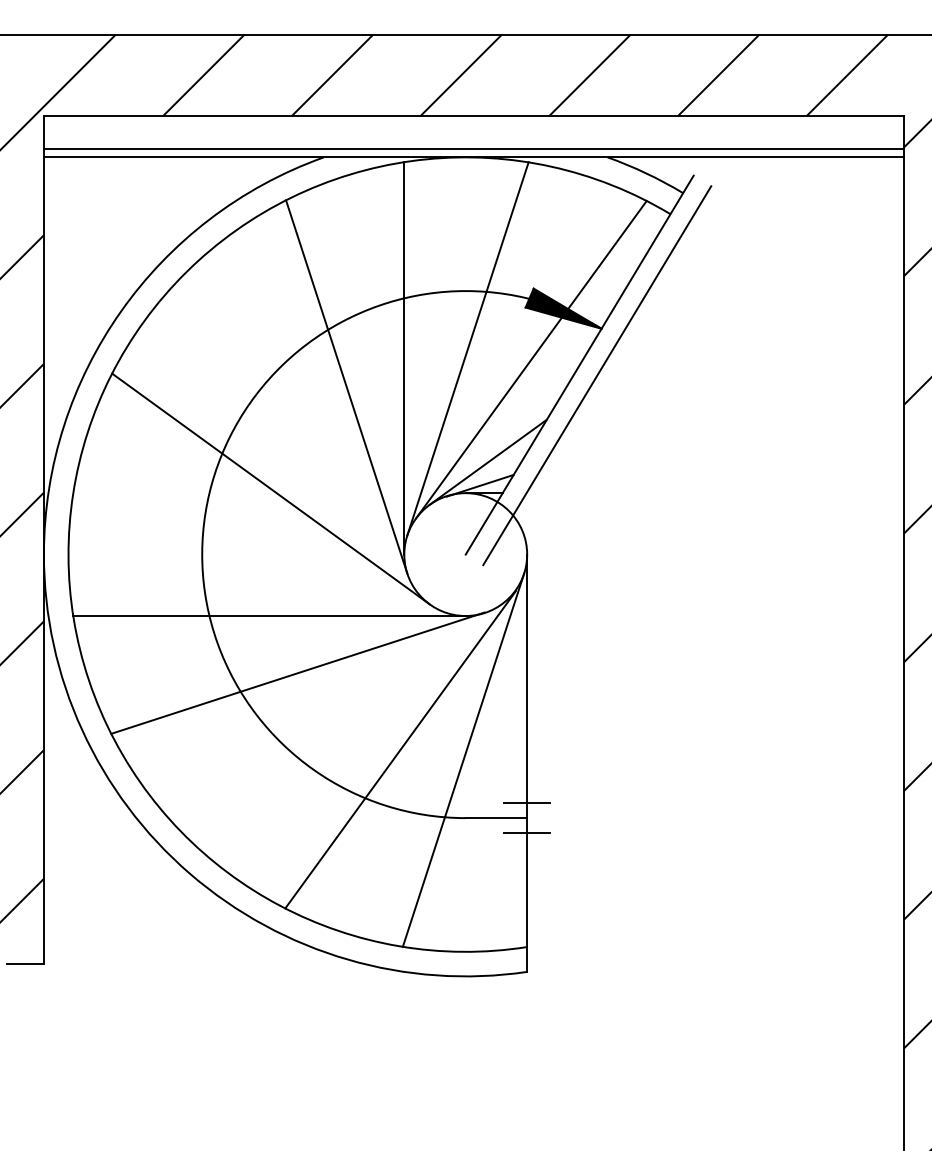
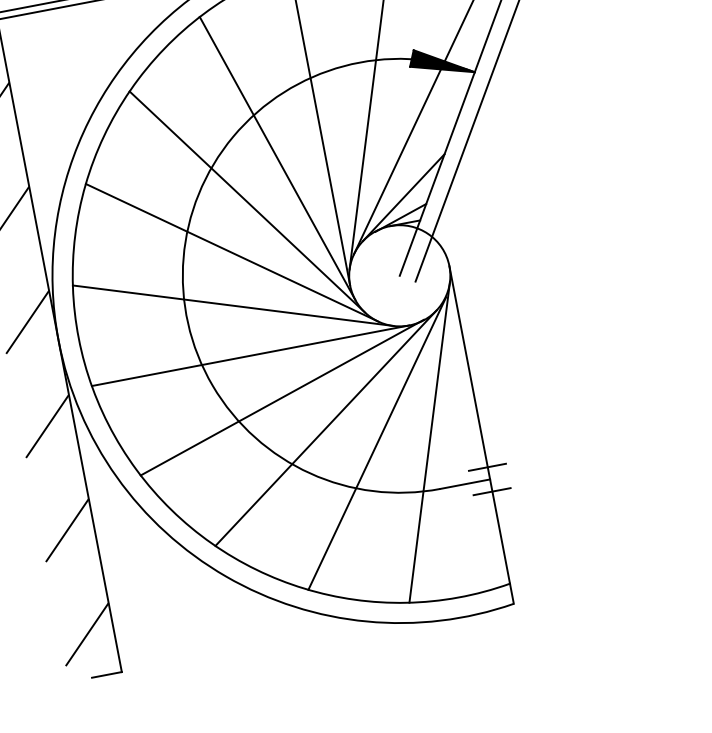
line: (300, 431) -> (247, 201), added
line: (259, 552) -> (232, 305), added
line: (342, 719) -> (325, 428), added

